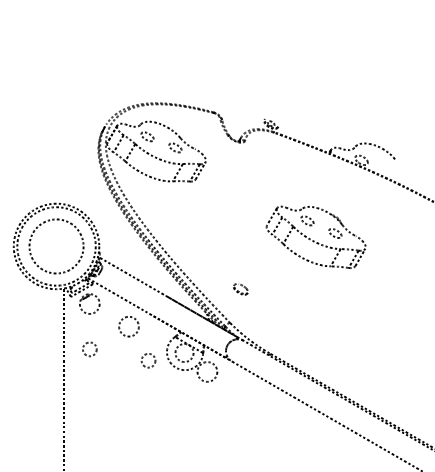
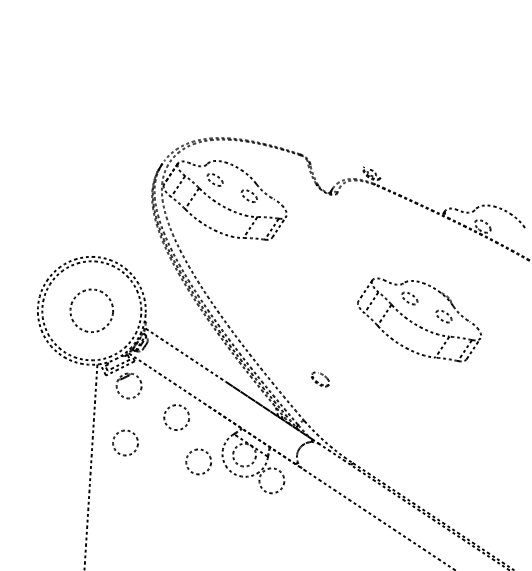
circle: (56, 246) -> (91, 310), size x0.62
circle: (89, 349) -> (125, 443), size x1.43
circle: (148, 360) -> (198, 461), size x1.43

